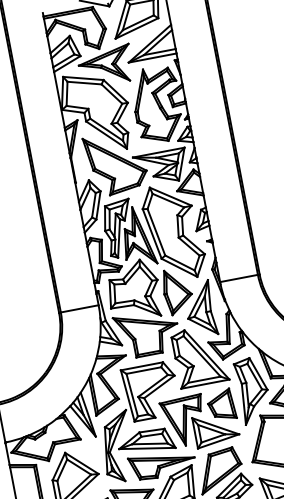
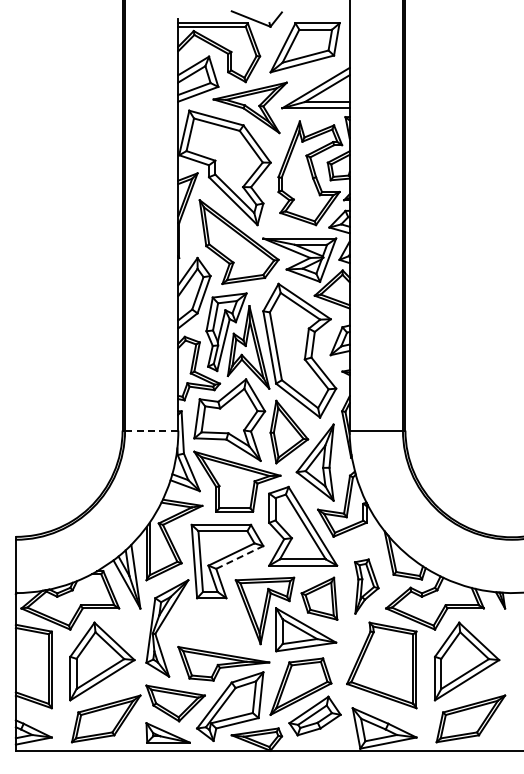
line: (79, 308) -> (151, 430), solid -> dashed
line: (159, 386) -> (240, 557), solid -> dashed
part: (253, 390) -> (366, 586), size x0.6
part: (146, 442) -> (207, 629), removed

